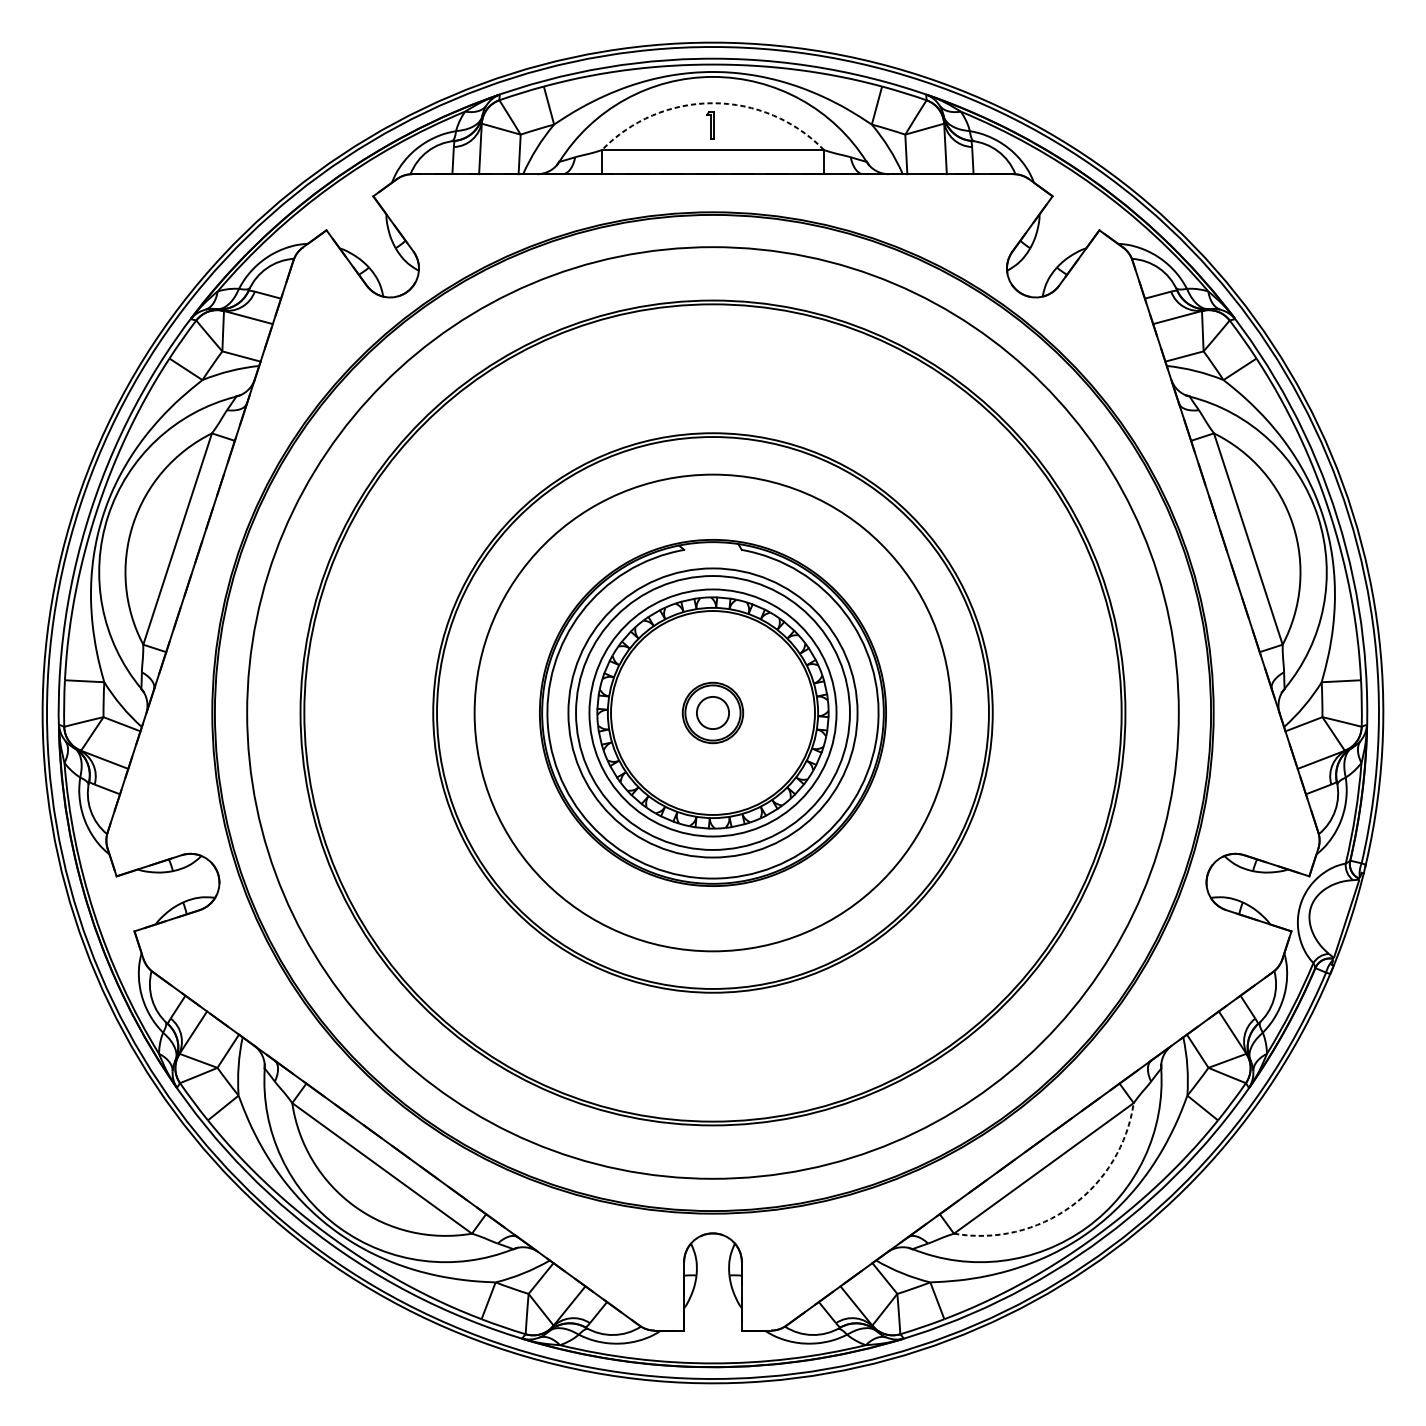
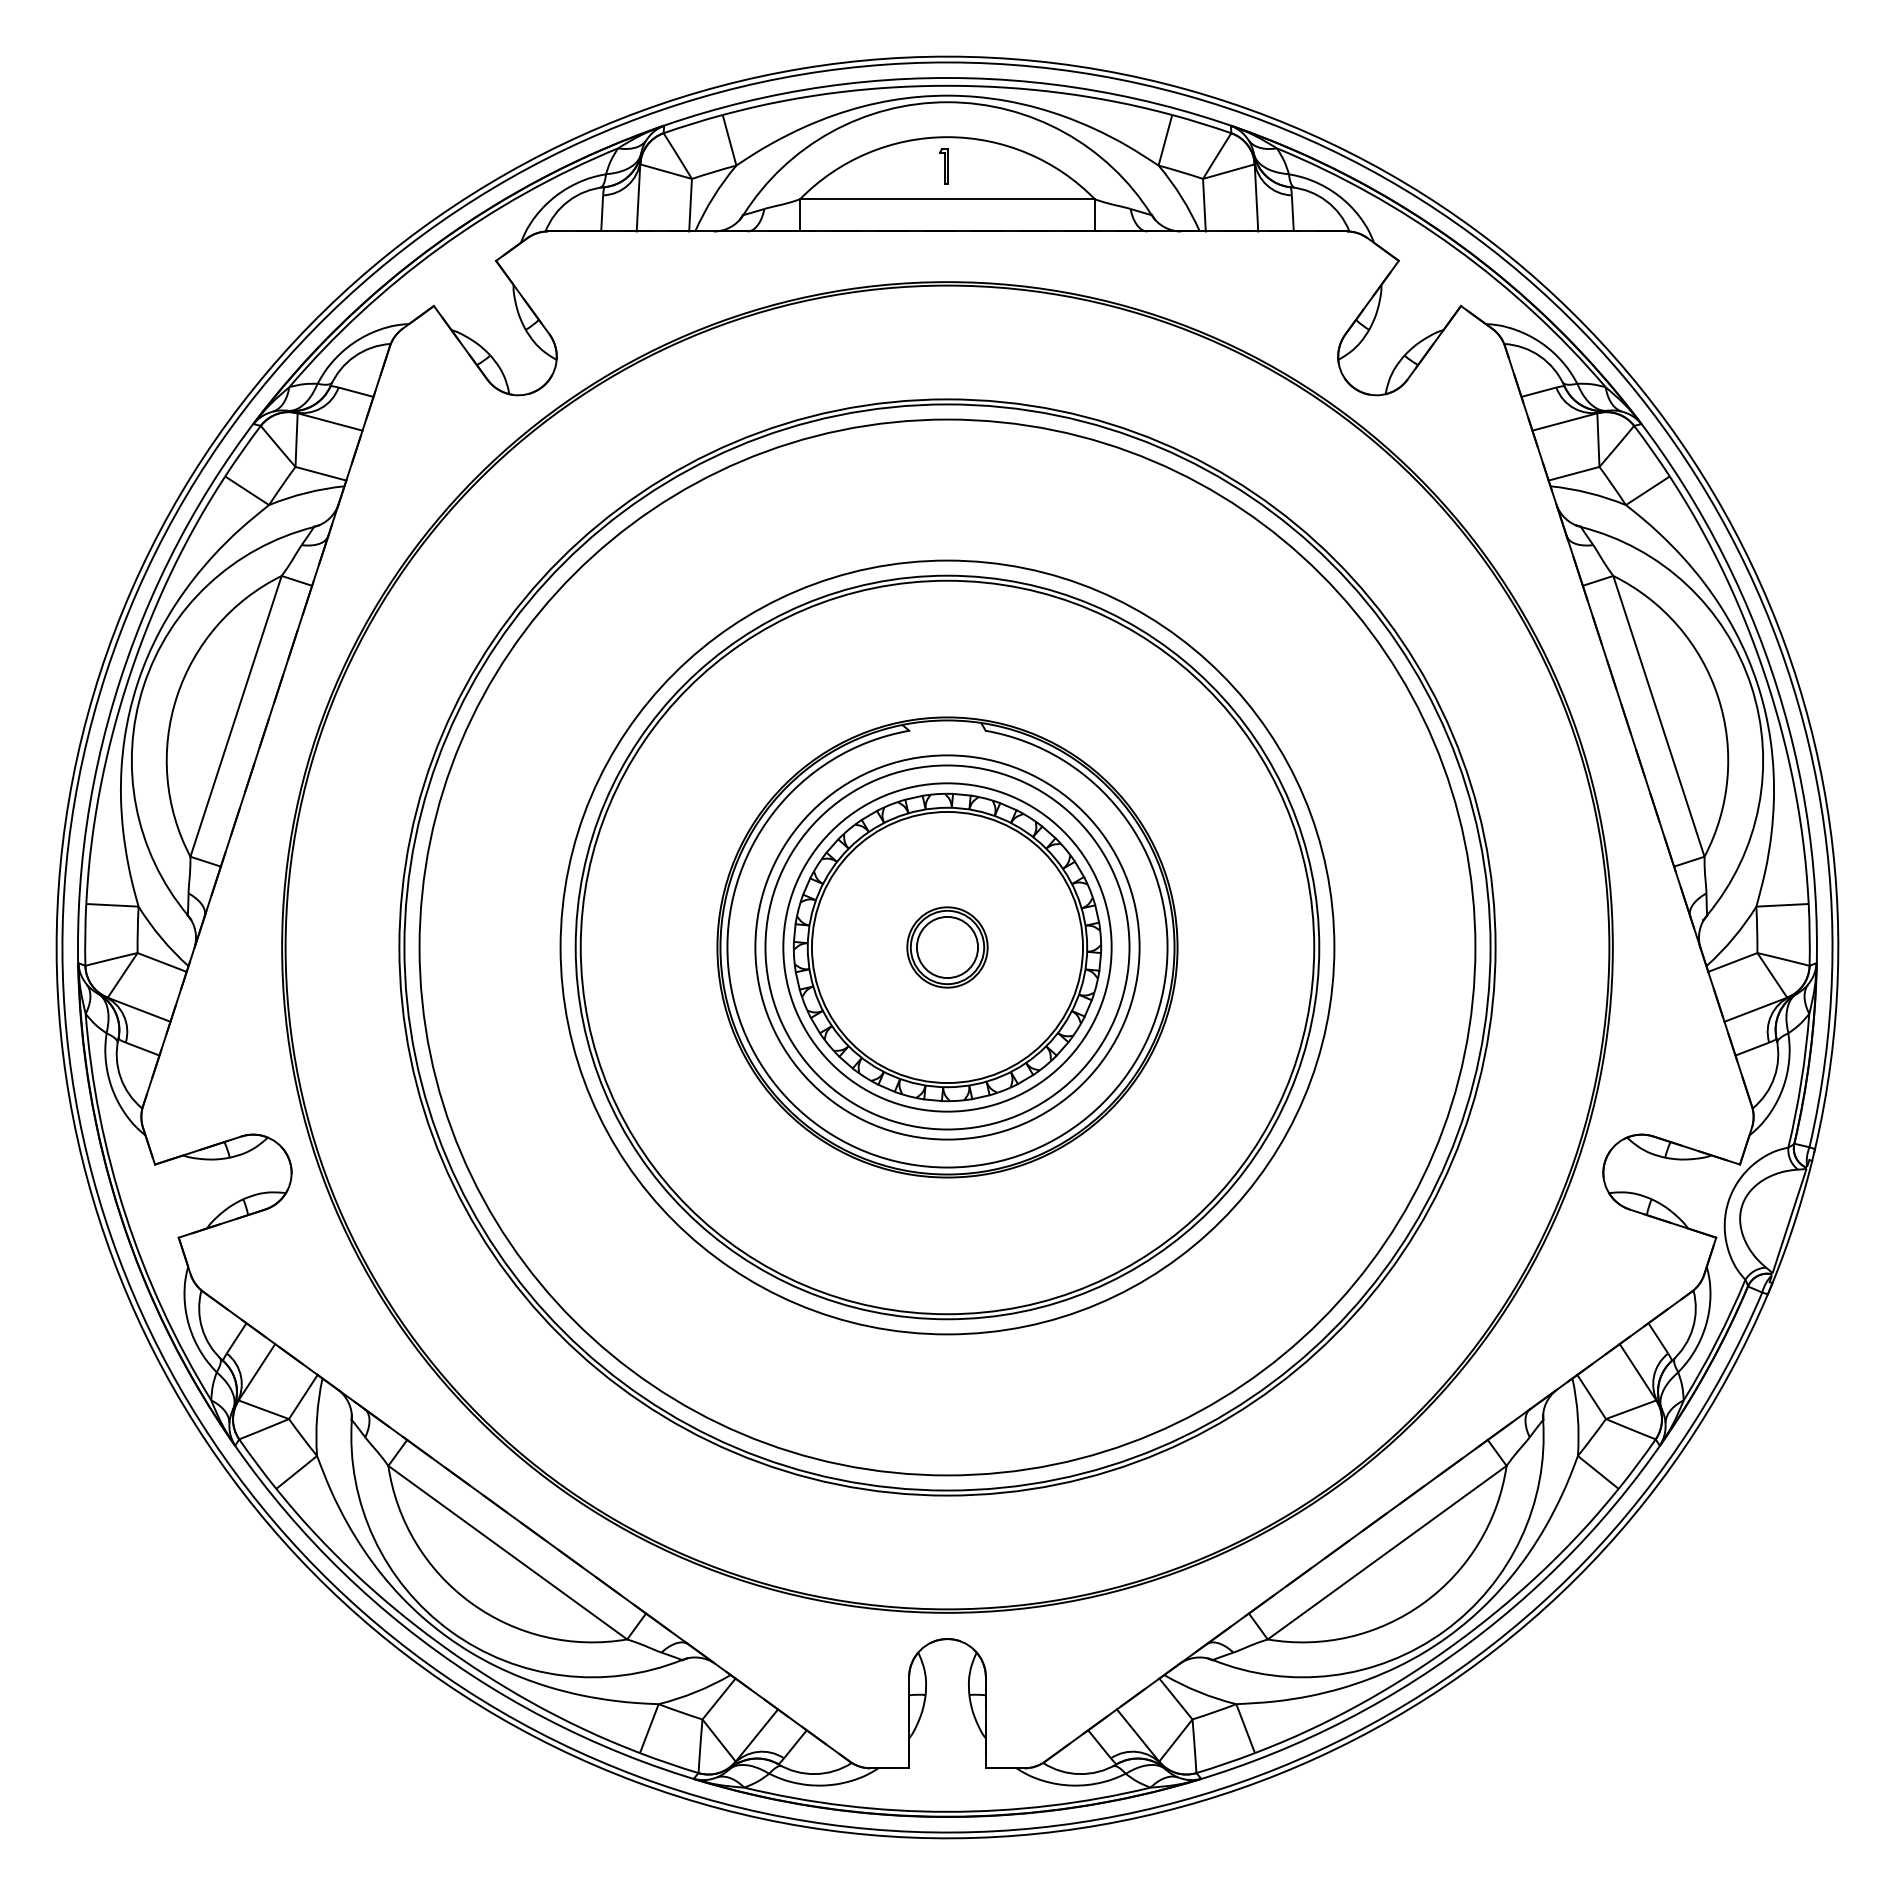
arc: (713, 103) -> (947, 137), dashed -> solid
circle: (713, 713) -> (947, 947), size x0.62
circle: (713, 713) -> (947, 947), size x1.43
circle: (713, 713) -> (947, 947), size x1.67
arc: (1071, 1206) -> (1423, 1603), dashed -> solid

